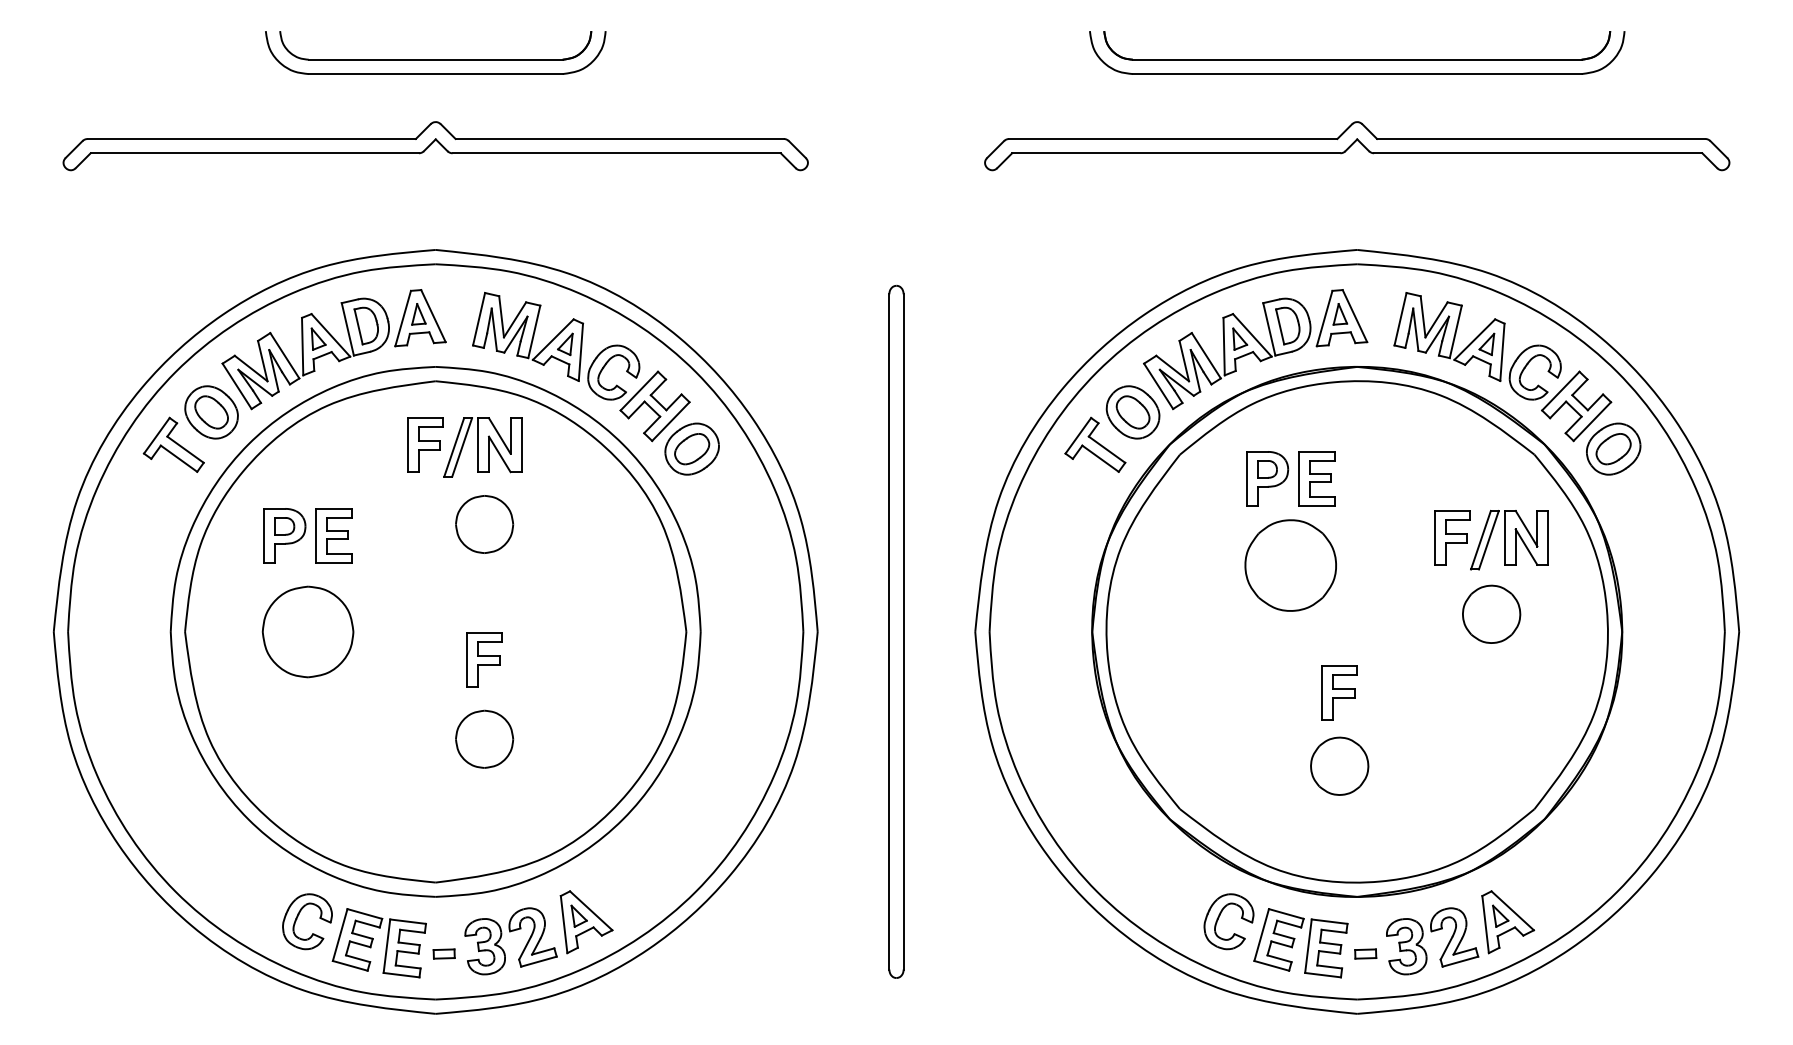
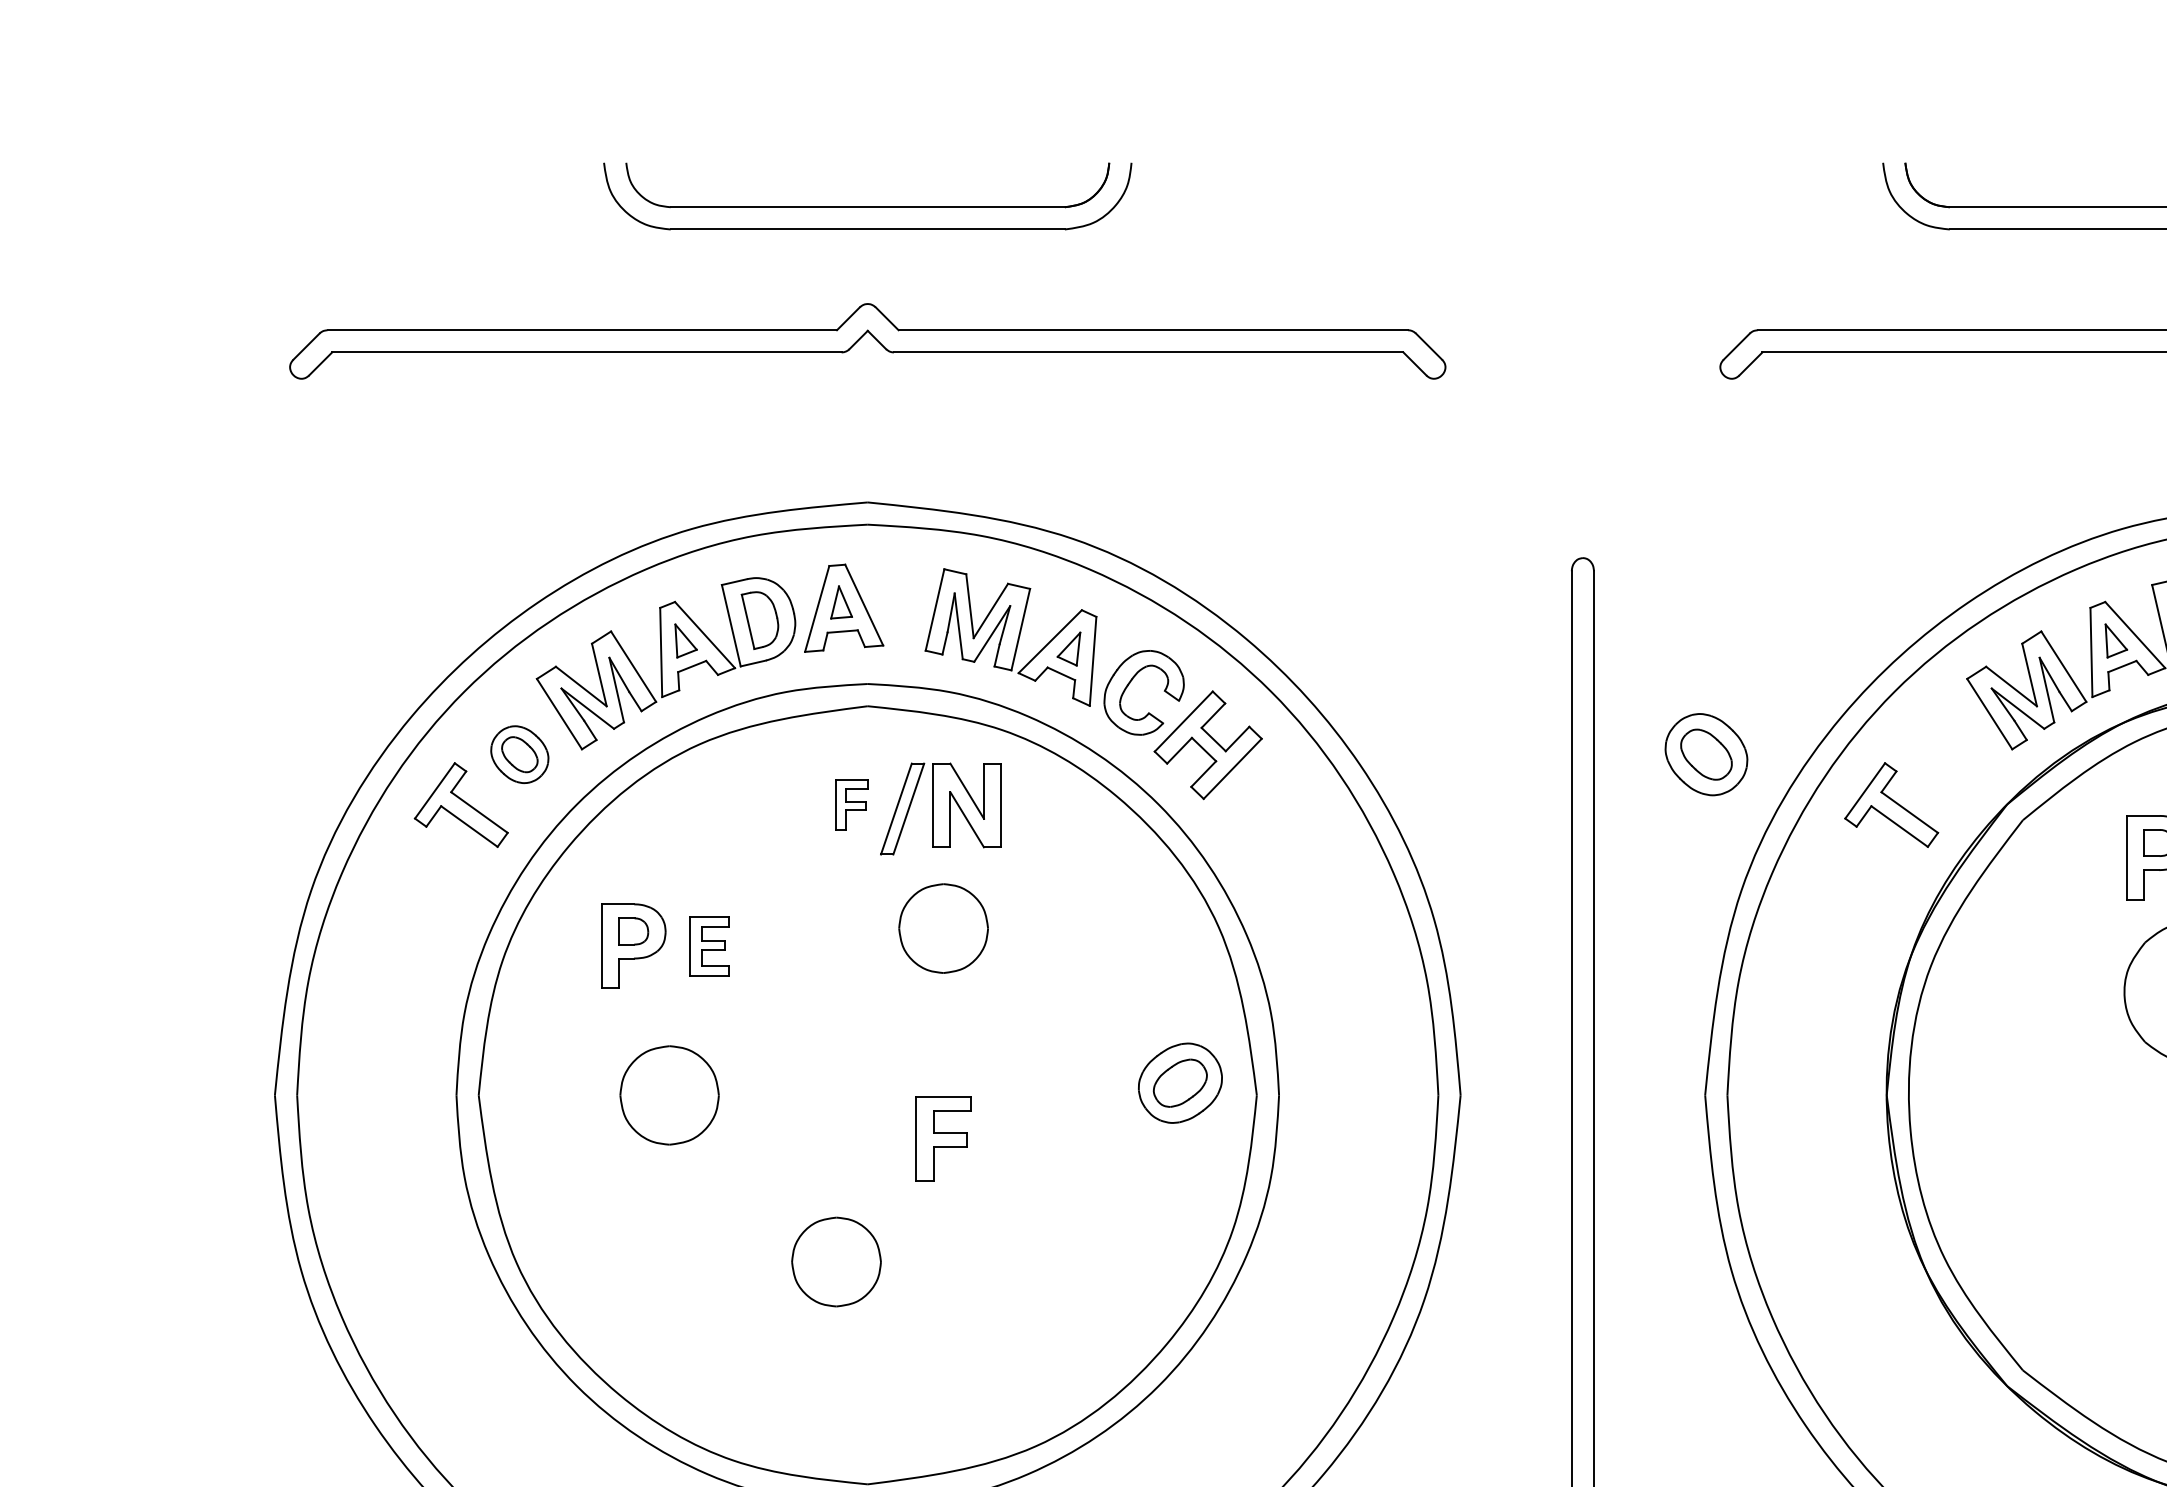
part: (211, 412) -> (519, 754), size x0.7
part: (1132, 412) -> (1705, 754), moved
part: (425, 444) -> (851, 804), size x0.6
part: (691, 448) -> (1179, 1082), moved
part: (333, 535) -> (709, 945), size x0.7
part: (307, 631) -> (668, 1094), size x0.7
part: (484, 738) -> (836, 1260), moved

